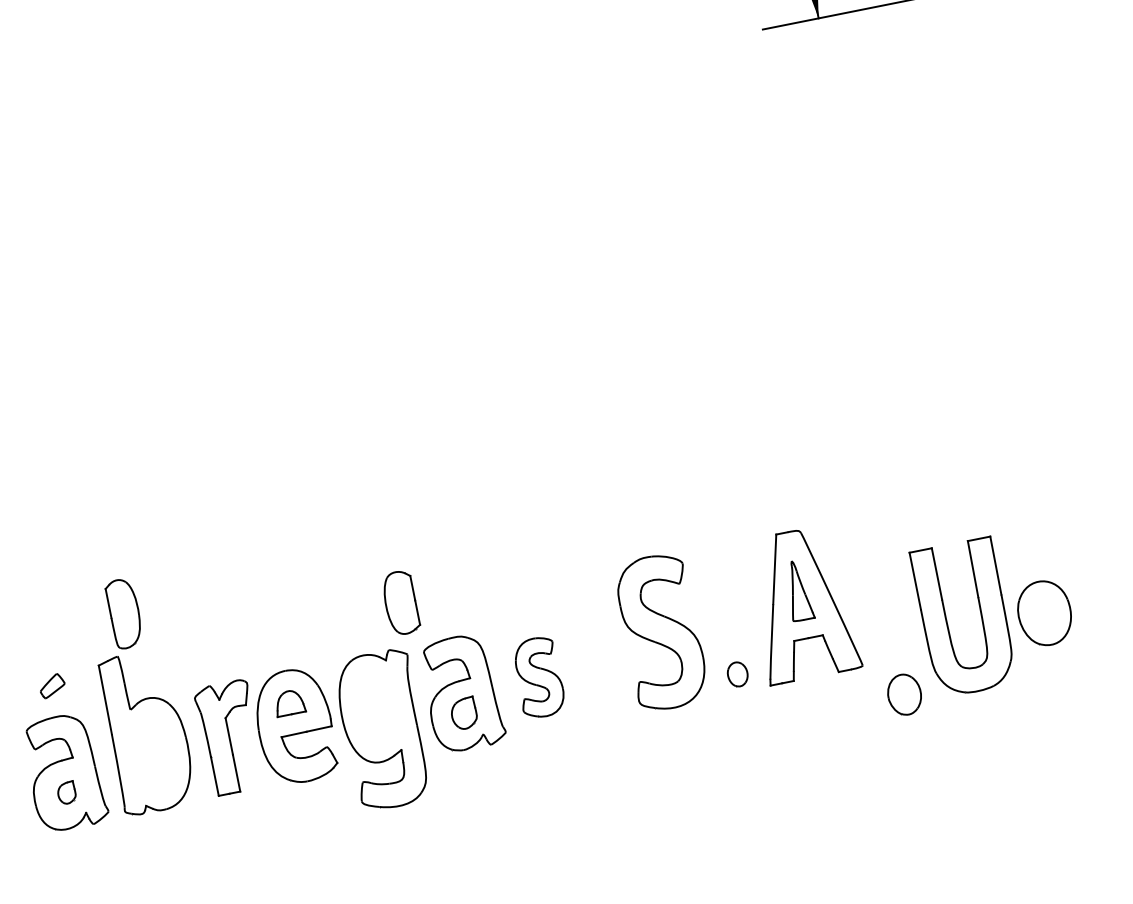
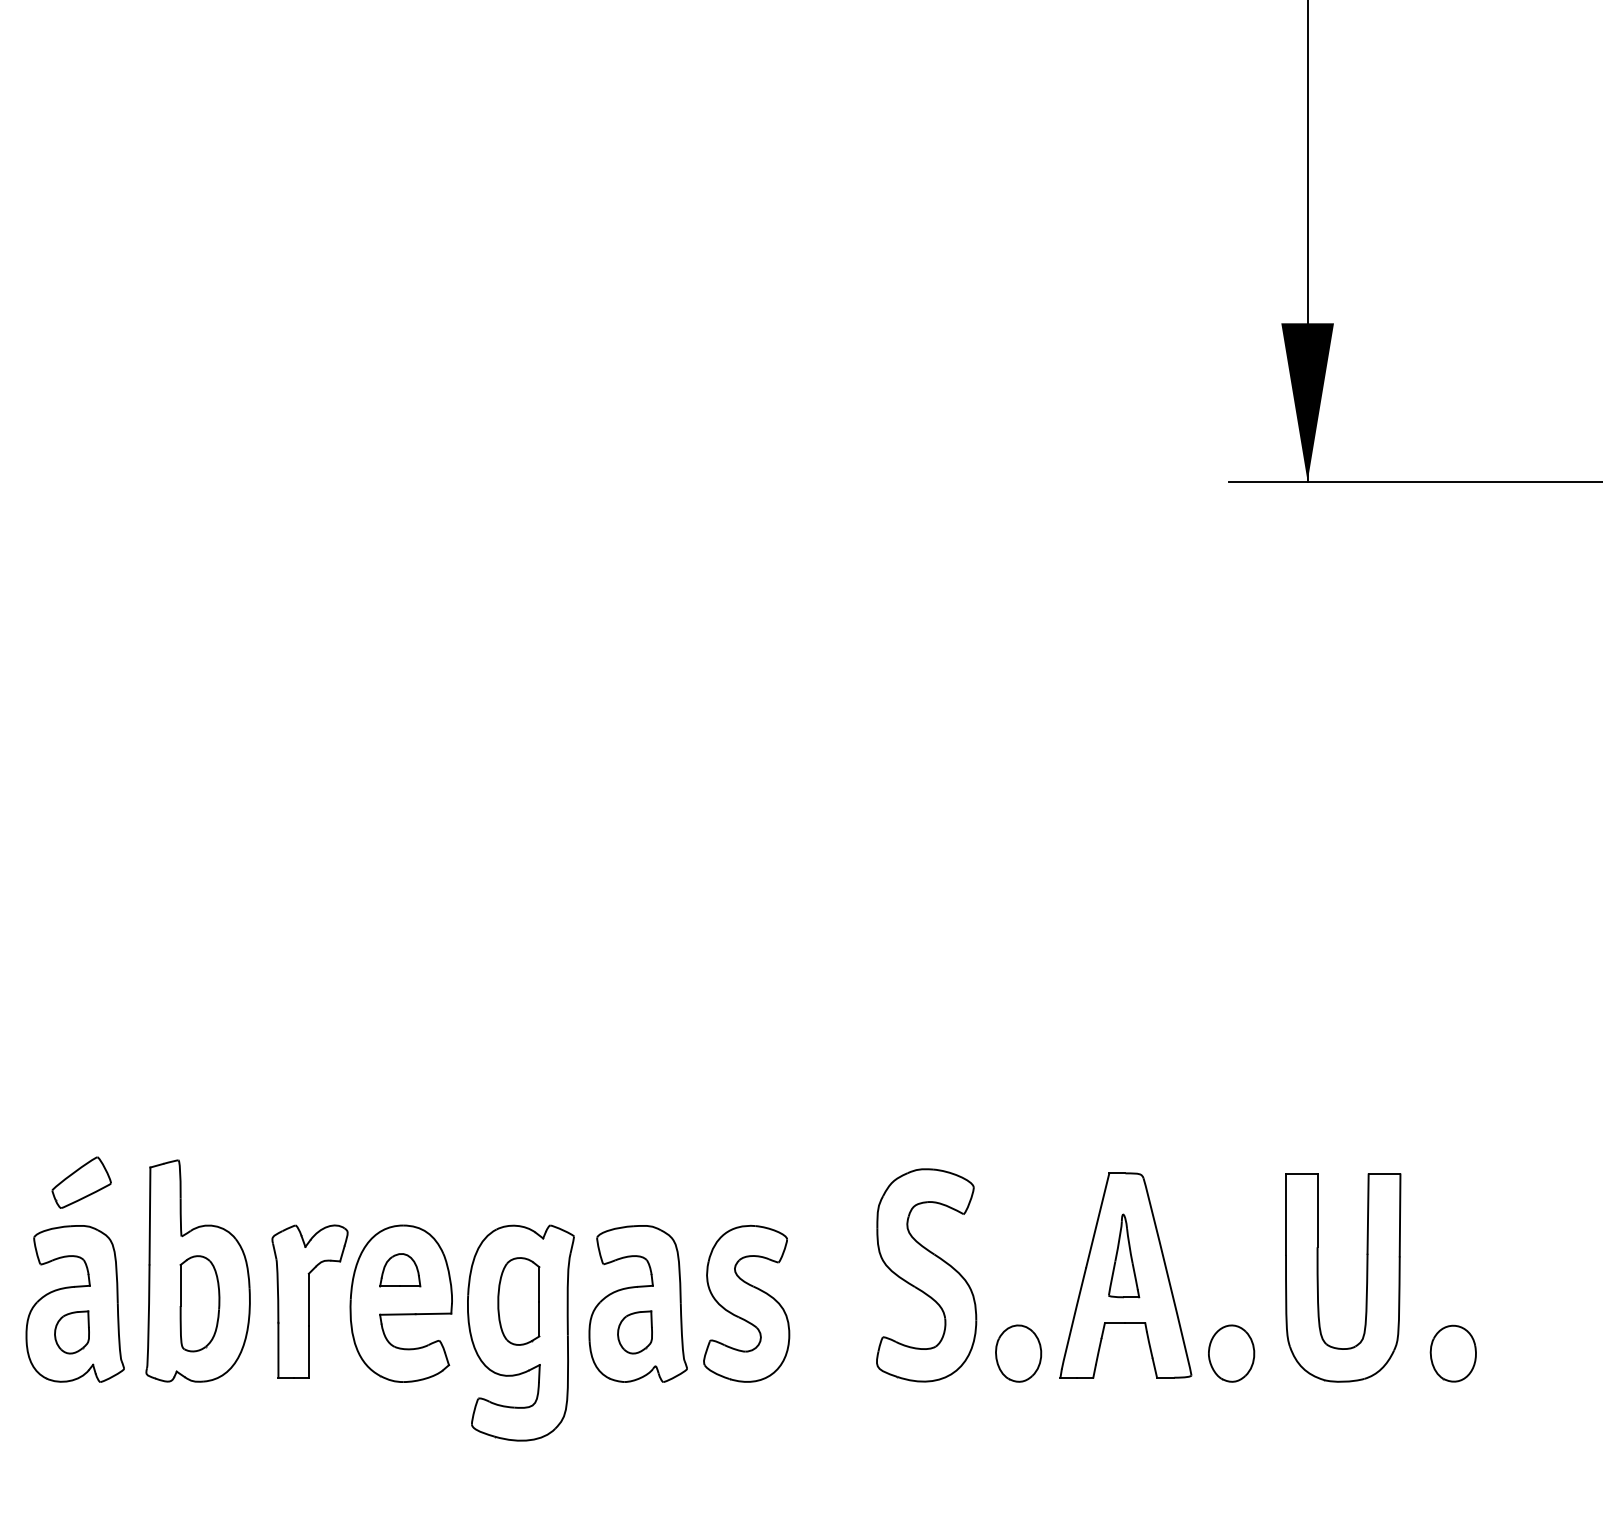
part: (400, 603) -> (518, 1301), moved
part: (124, 613) -> (199, 1303), moved
part: (1043, 613) -> (1452, 1353), size x0.62
part: (980, 614) -> (1366, 1277), moved
part: (737, 674) -> (1018, 1353), size x1.67
part: (538, 677) -> (746, 1303), size x1.43
part: (52, 685) -> (81, 1182), size x1.67
part: (904, 694) -> (1231, 1353), moved
part: (66, 793) -> (71, 1332), size x1.43

